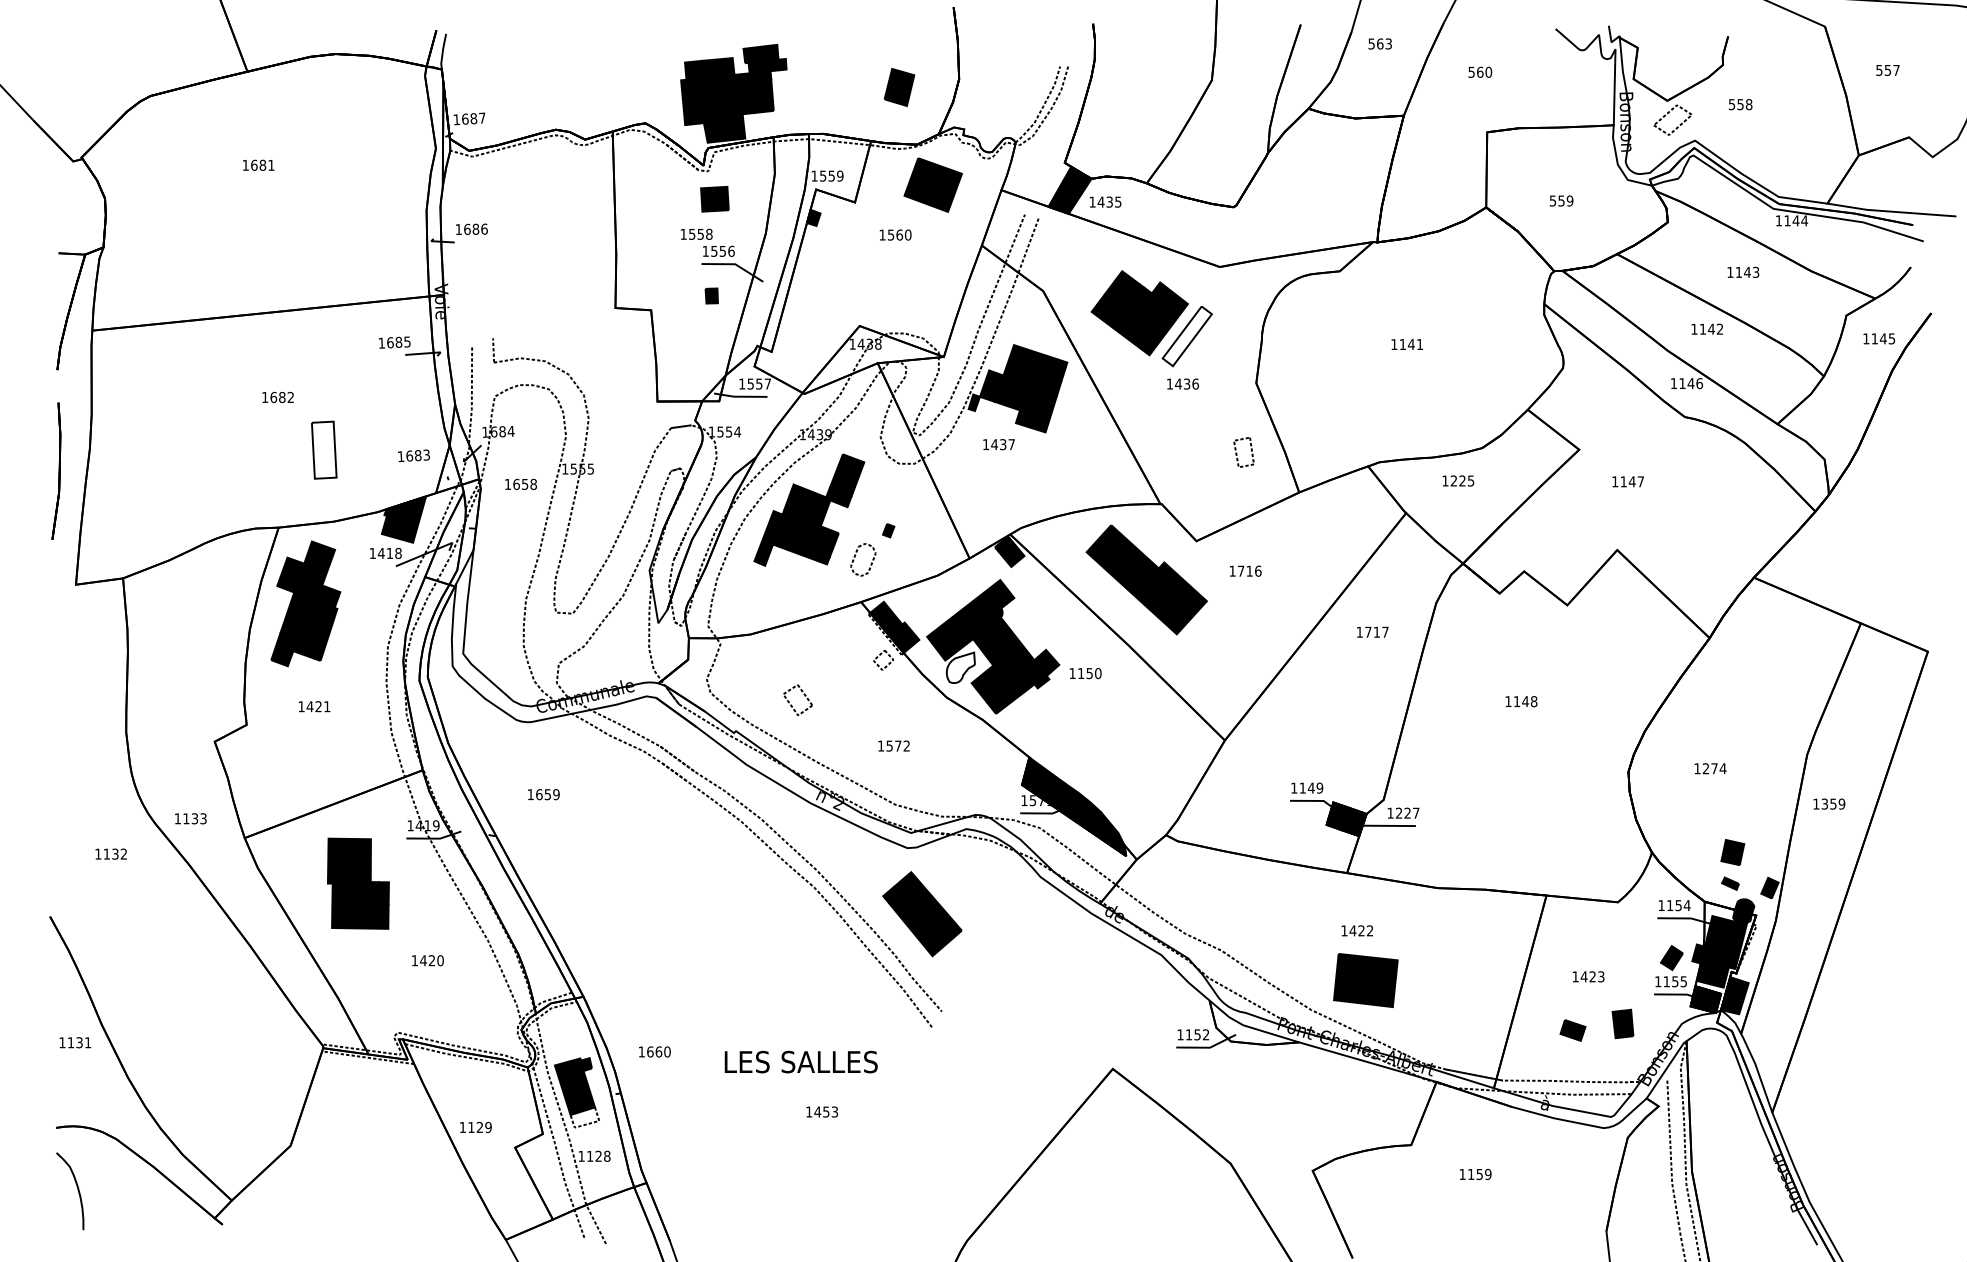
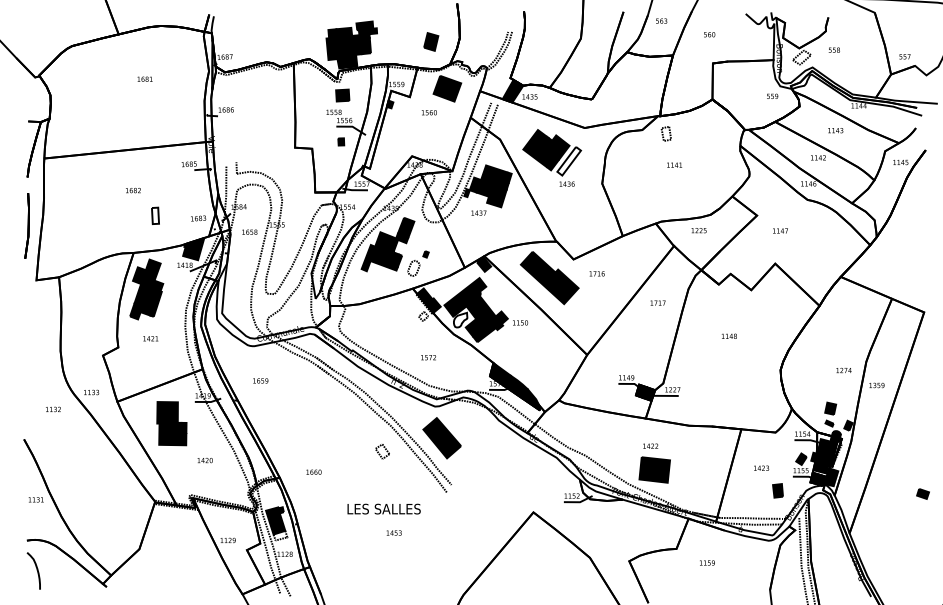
text: (1886, 69) -> (904, 56), moved
text: (257, 163) -> (144, 78), moved
text: (1561, 199) -> (772, 95), moved
part: (324, 449) -> (155, 215), size x0.6
part: (1242, 451) -> (665, 133), moved
part: (797, 699) -> (382, 451), moved
text: (1709, 768) -> (843, 370), moved
part: (1571, 1029) -> (922, 493), moved
text: (653, 1050) -> (313, 471), moved

